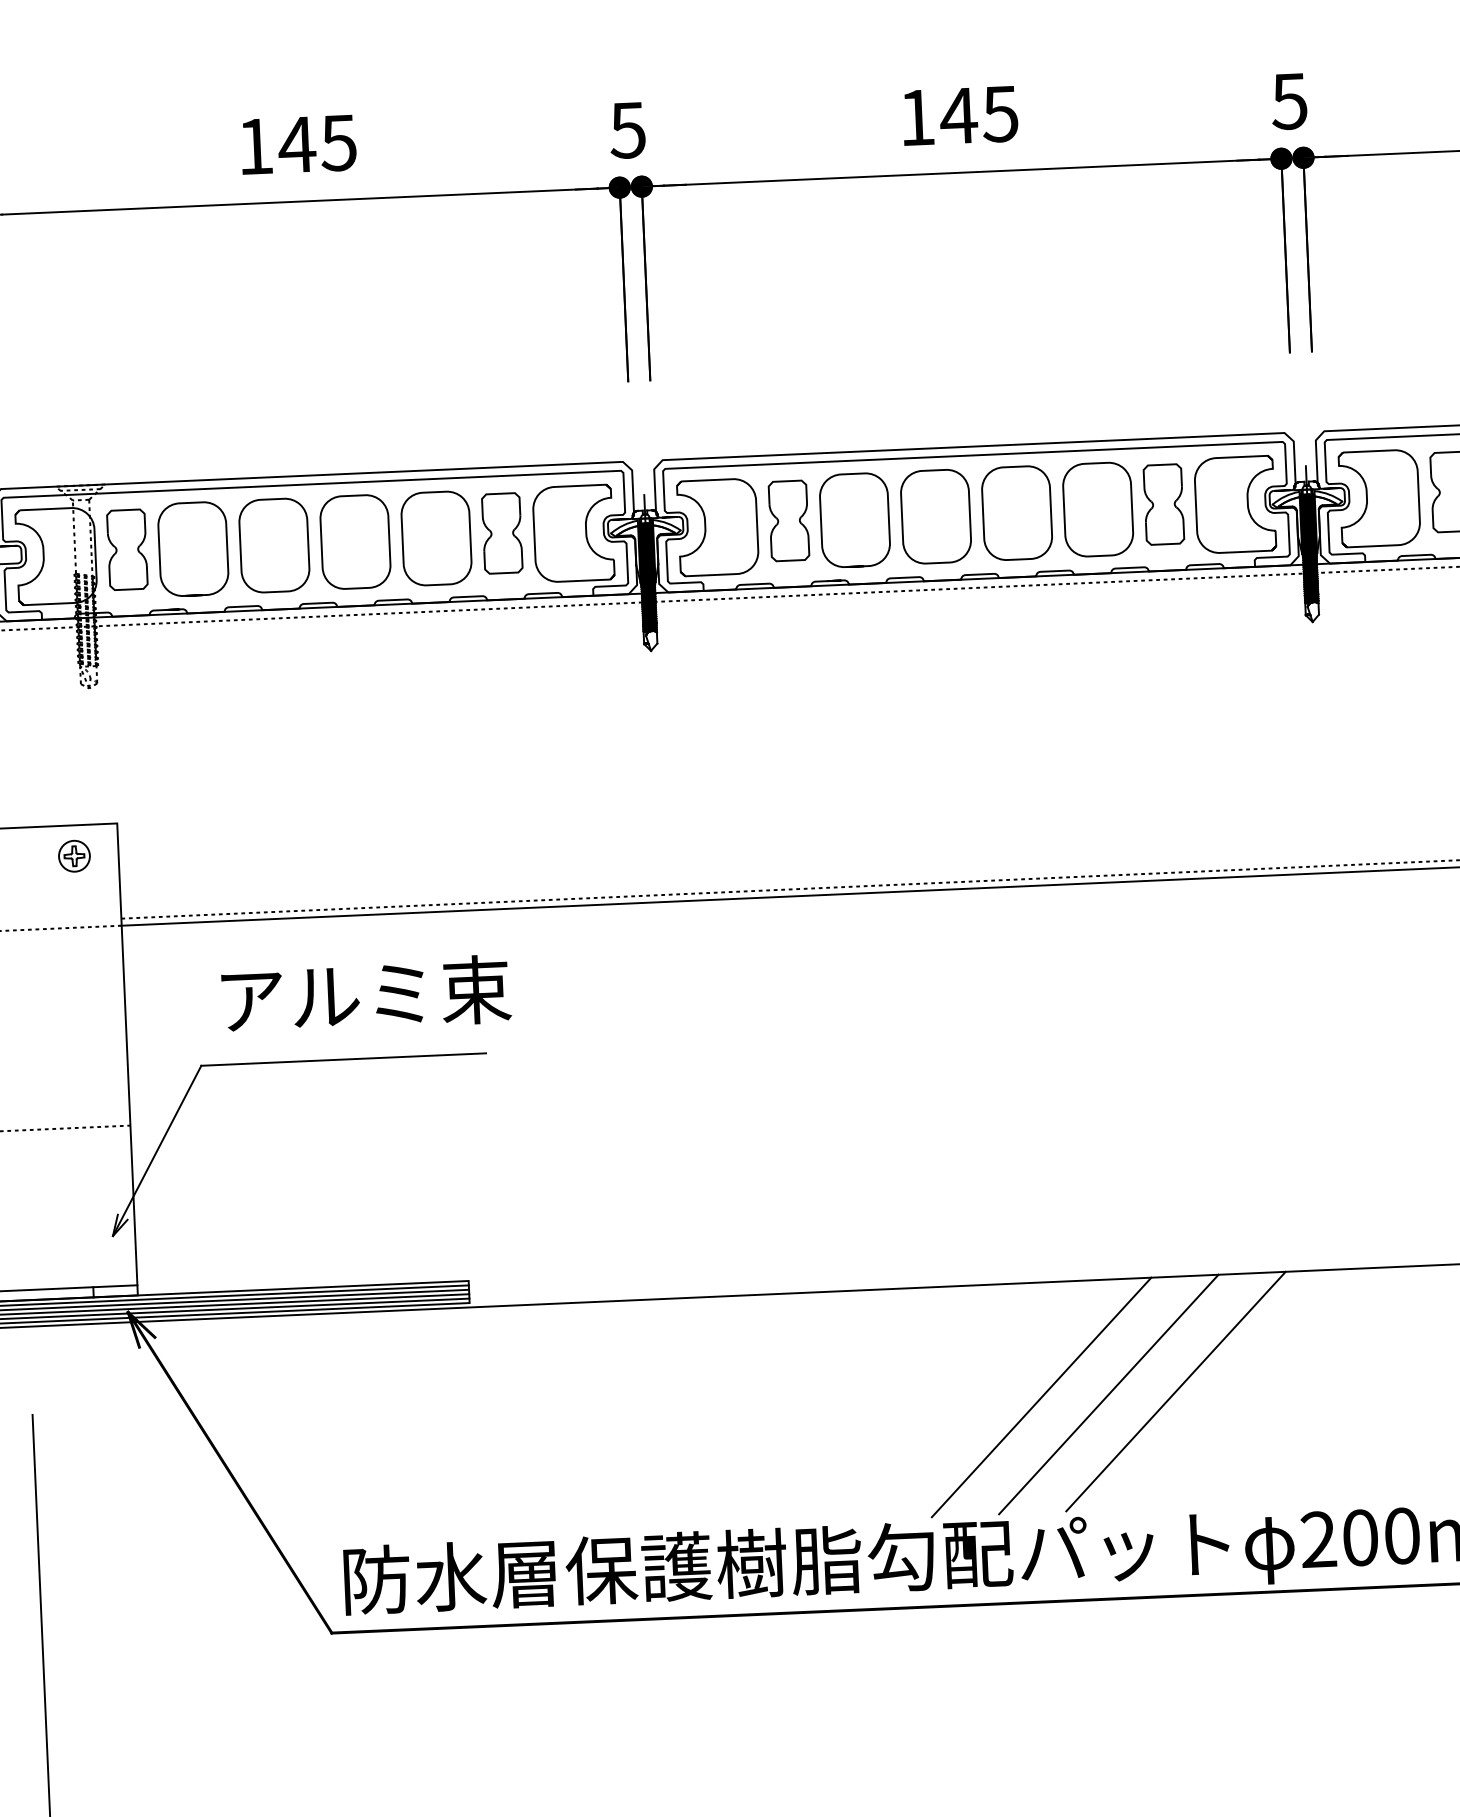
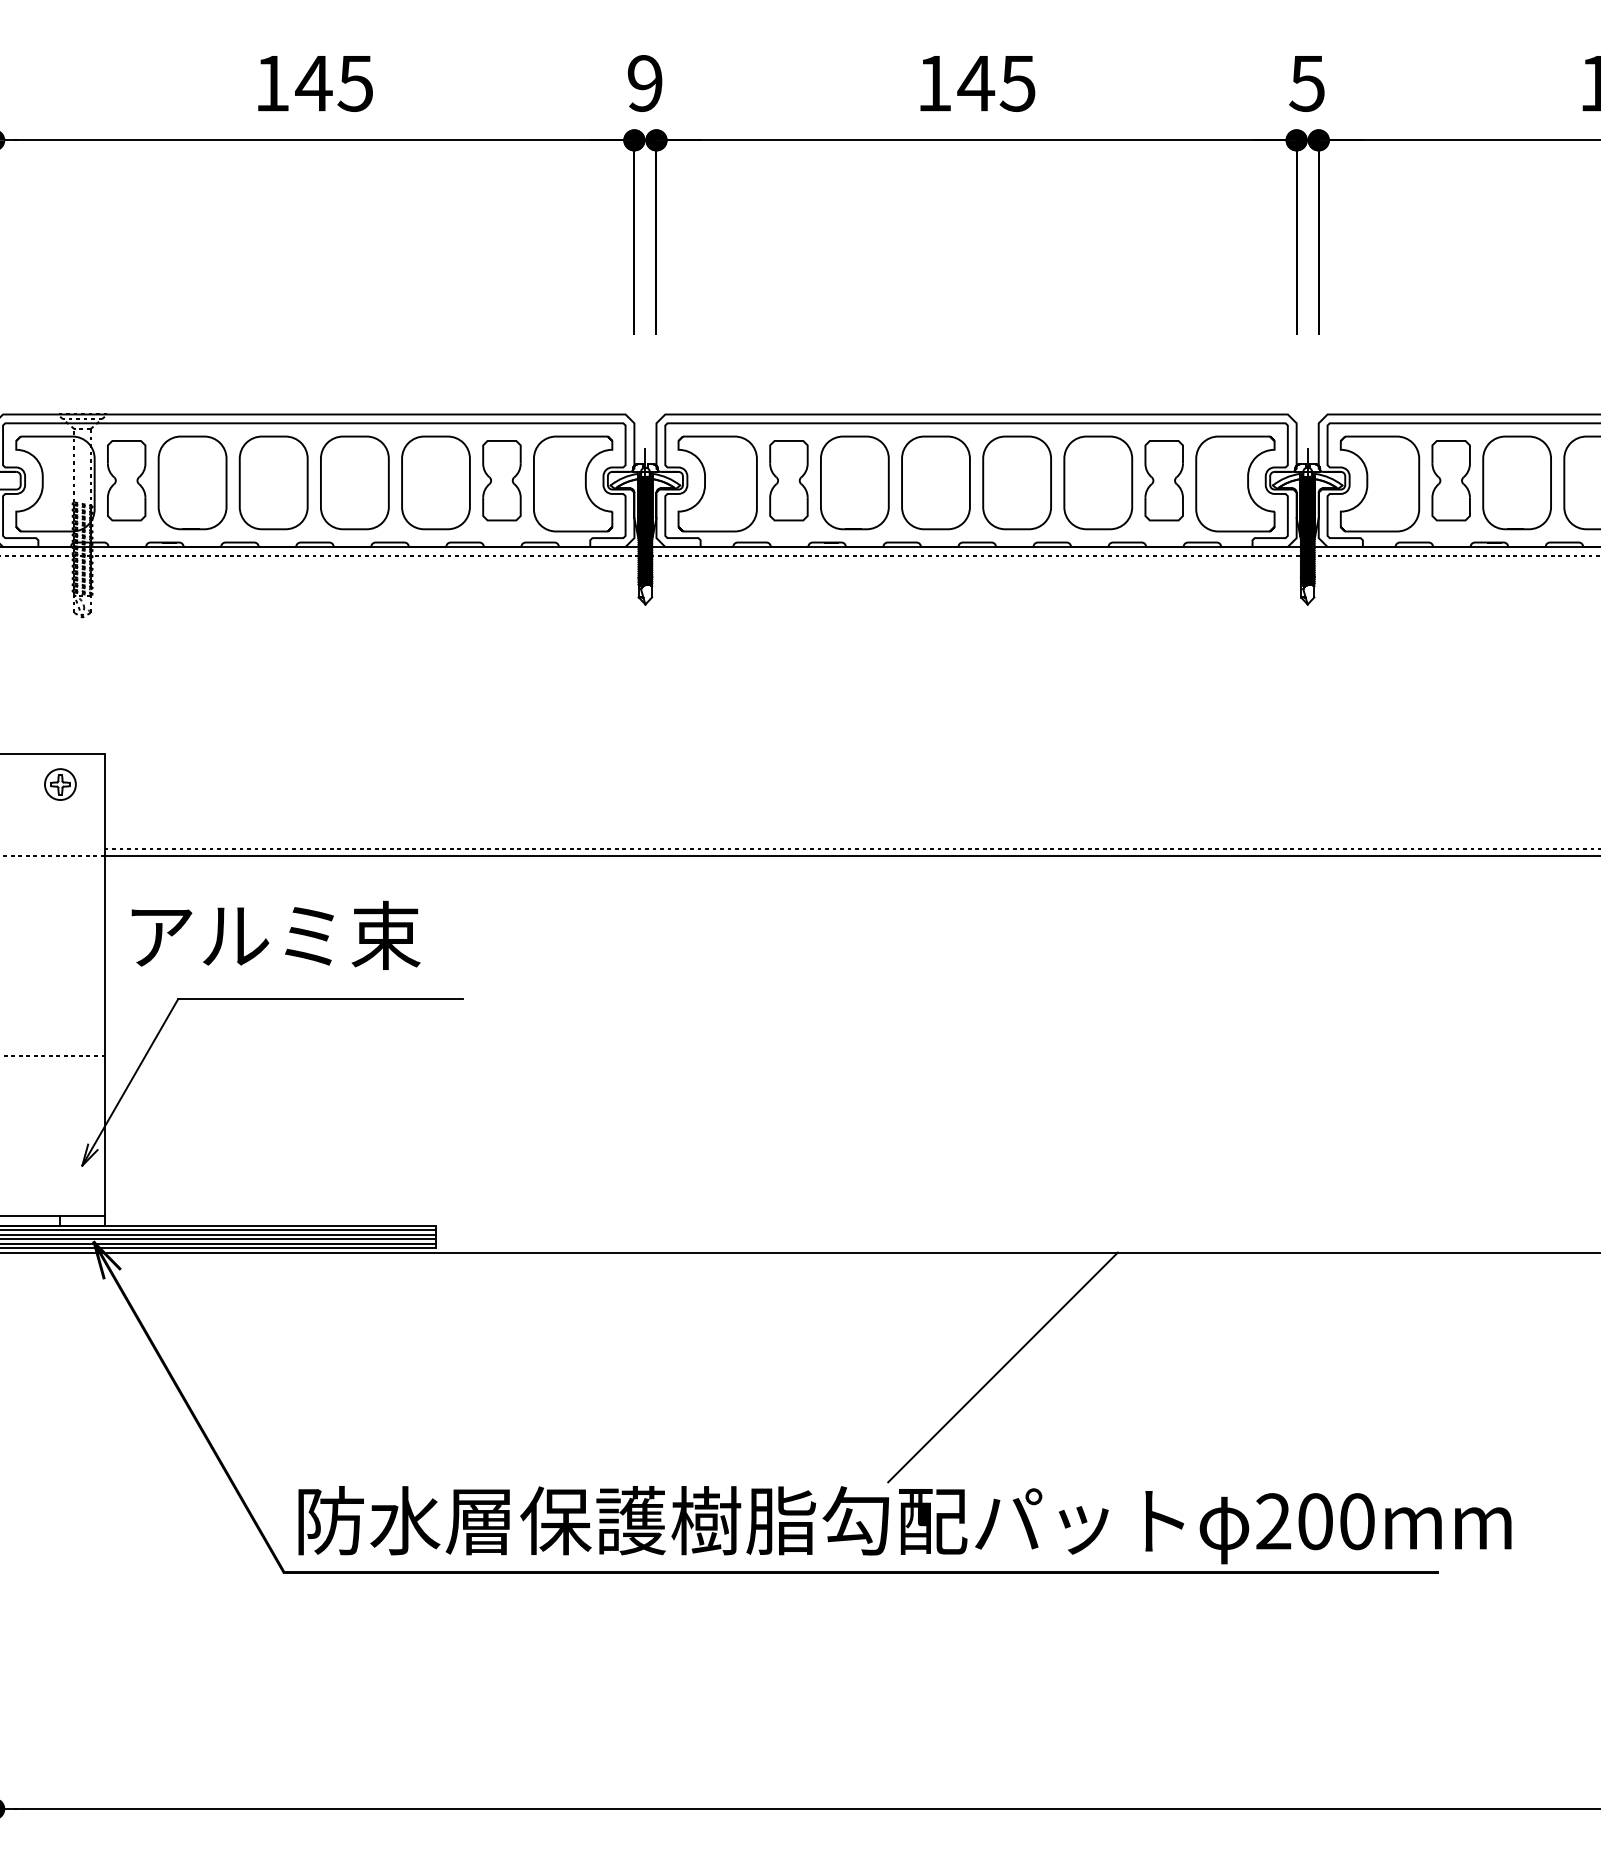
text: (627, 130) -> (644, 83), 5 -> 9
text: (365, 993) -> (275, 934), moved
line: (1175, 1391) -> (1137, 1367), removed
line: (1109, 1394) -> (1070, 1367), removed

